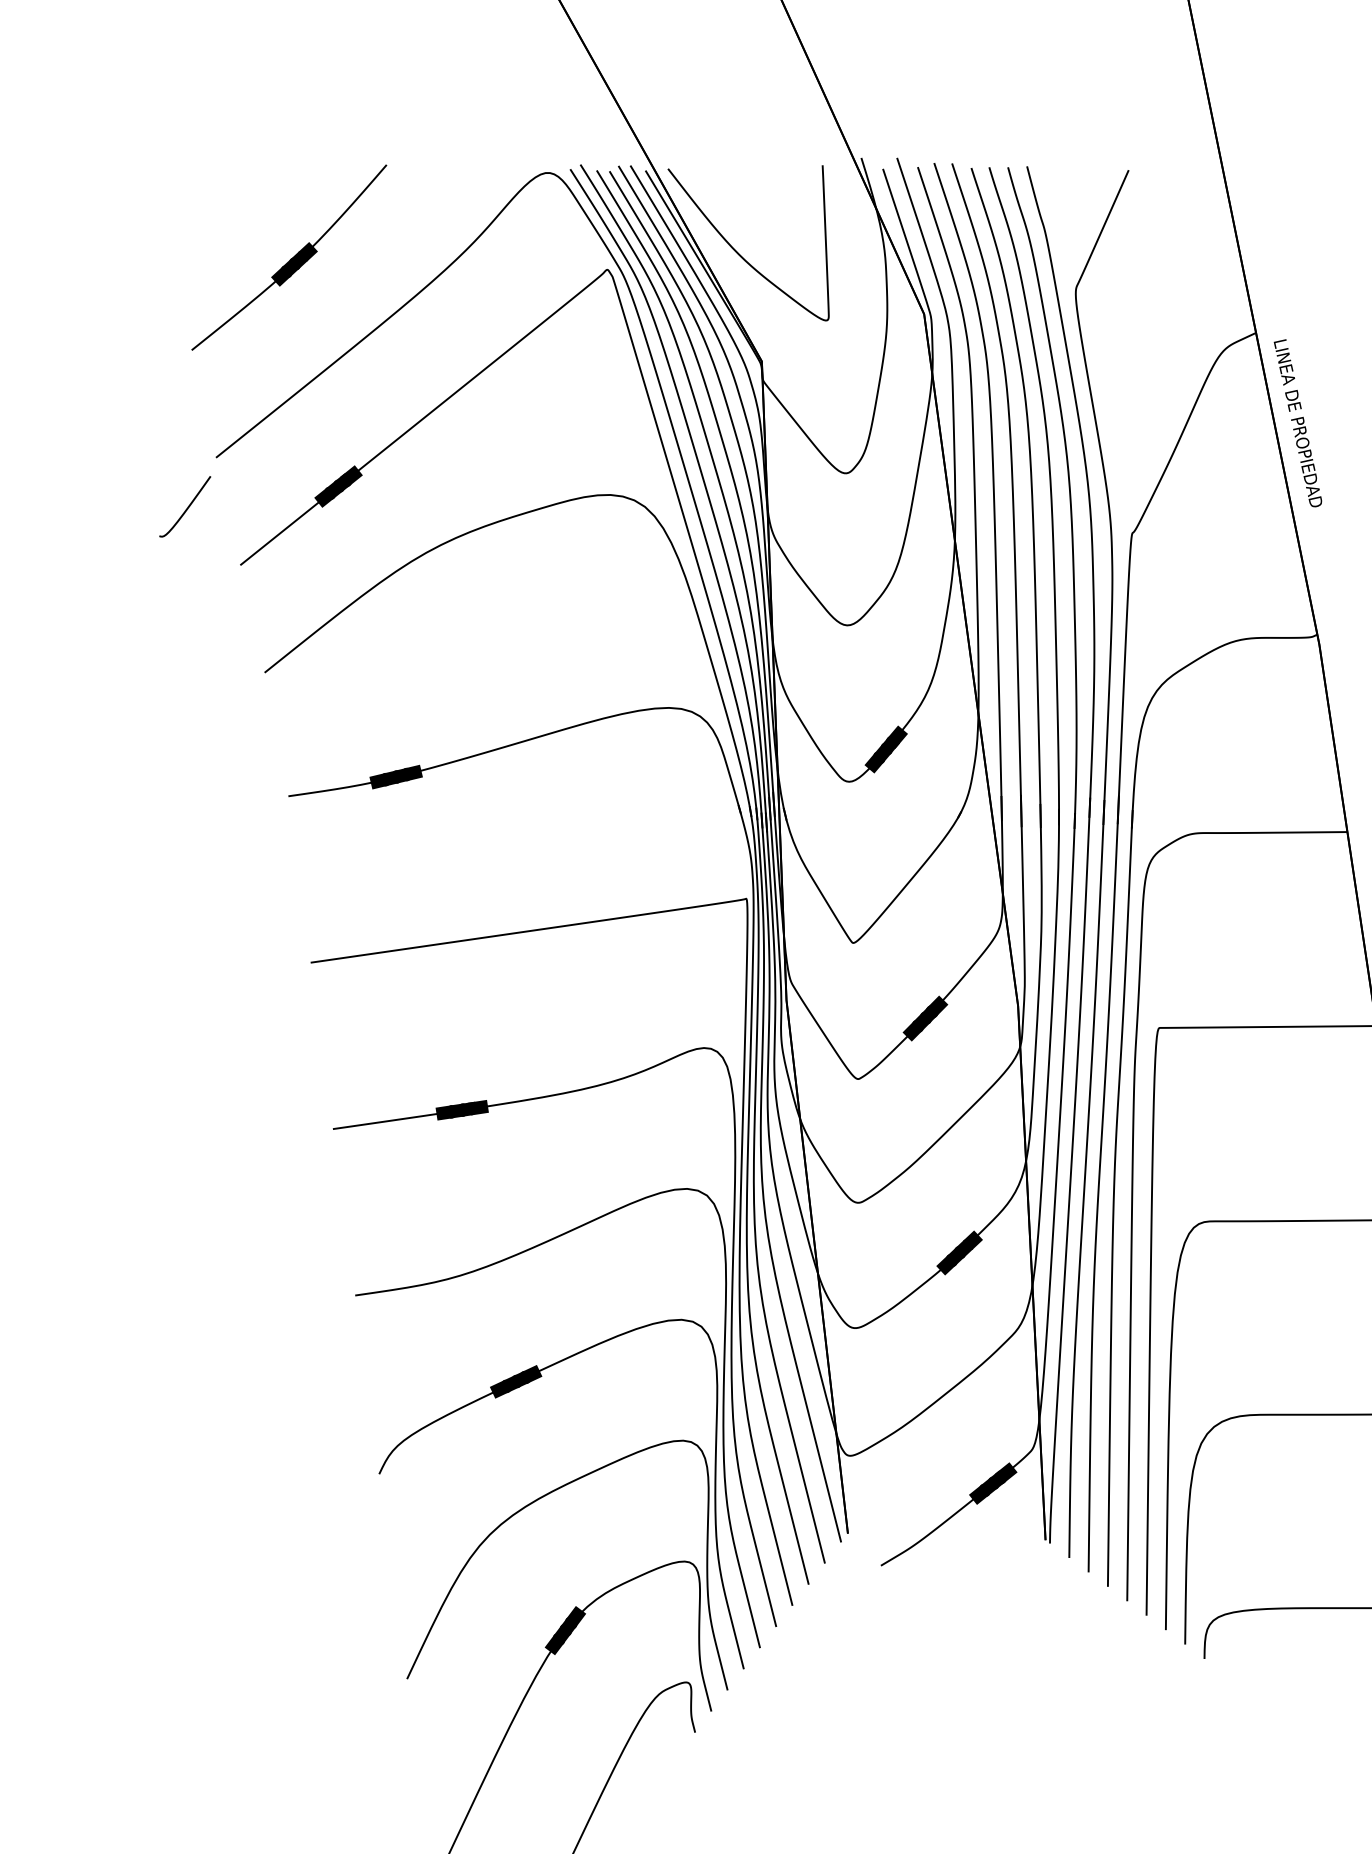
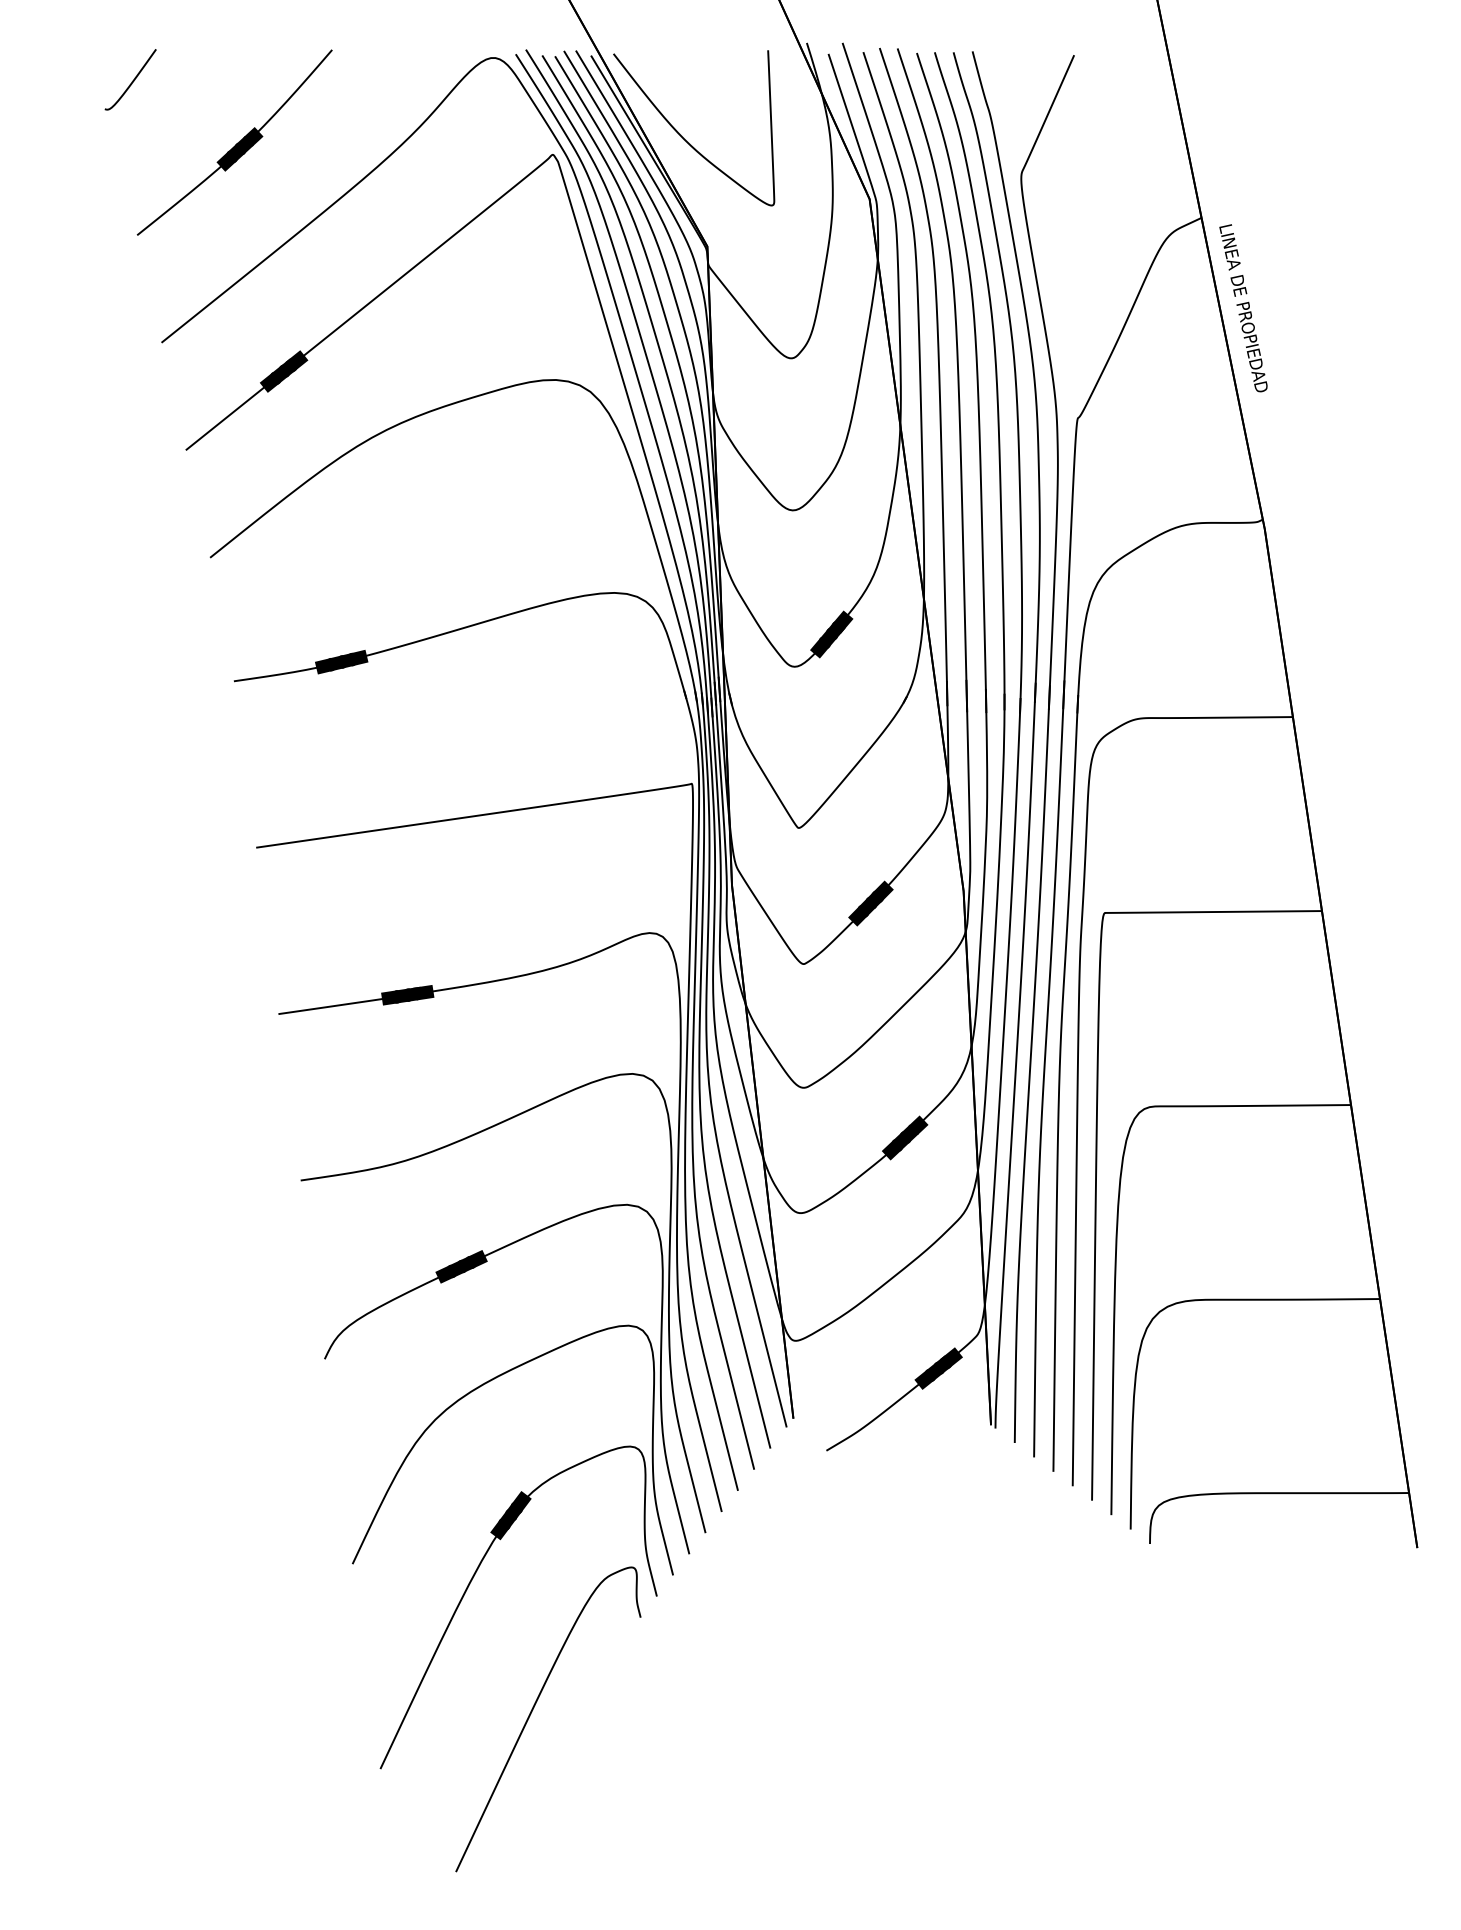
curve: (187, 507) -> (132, 80), moved

